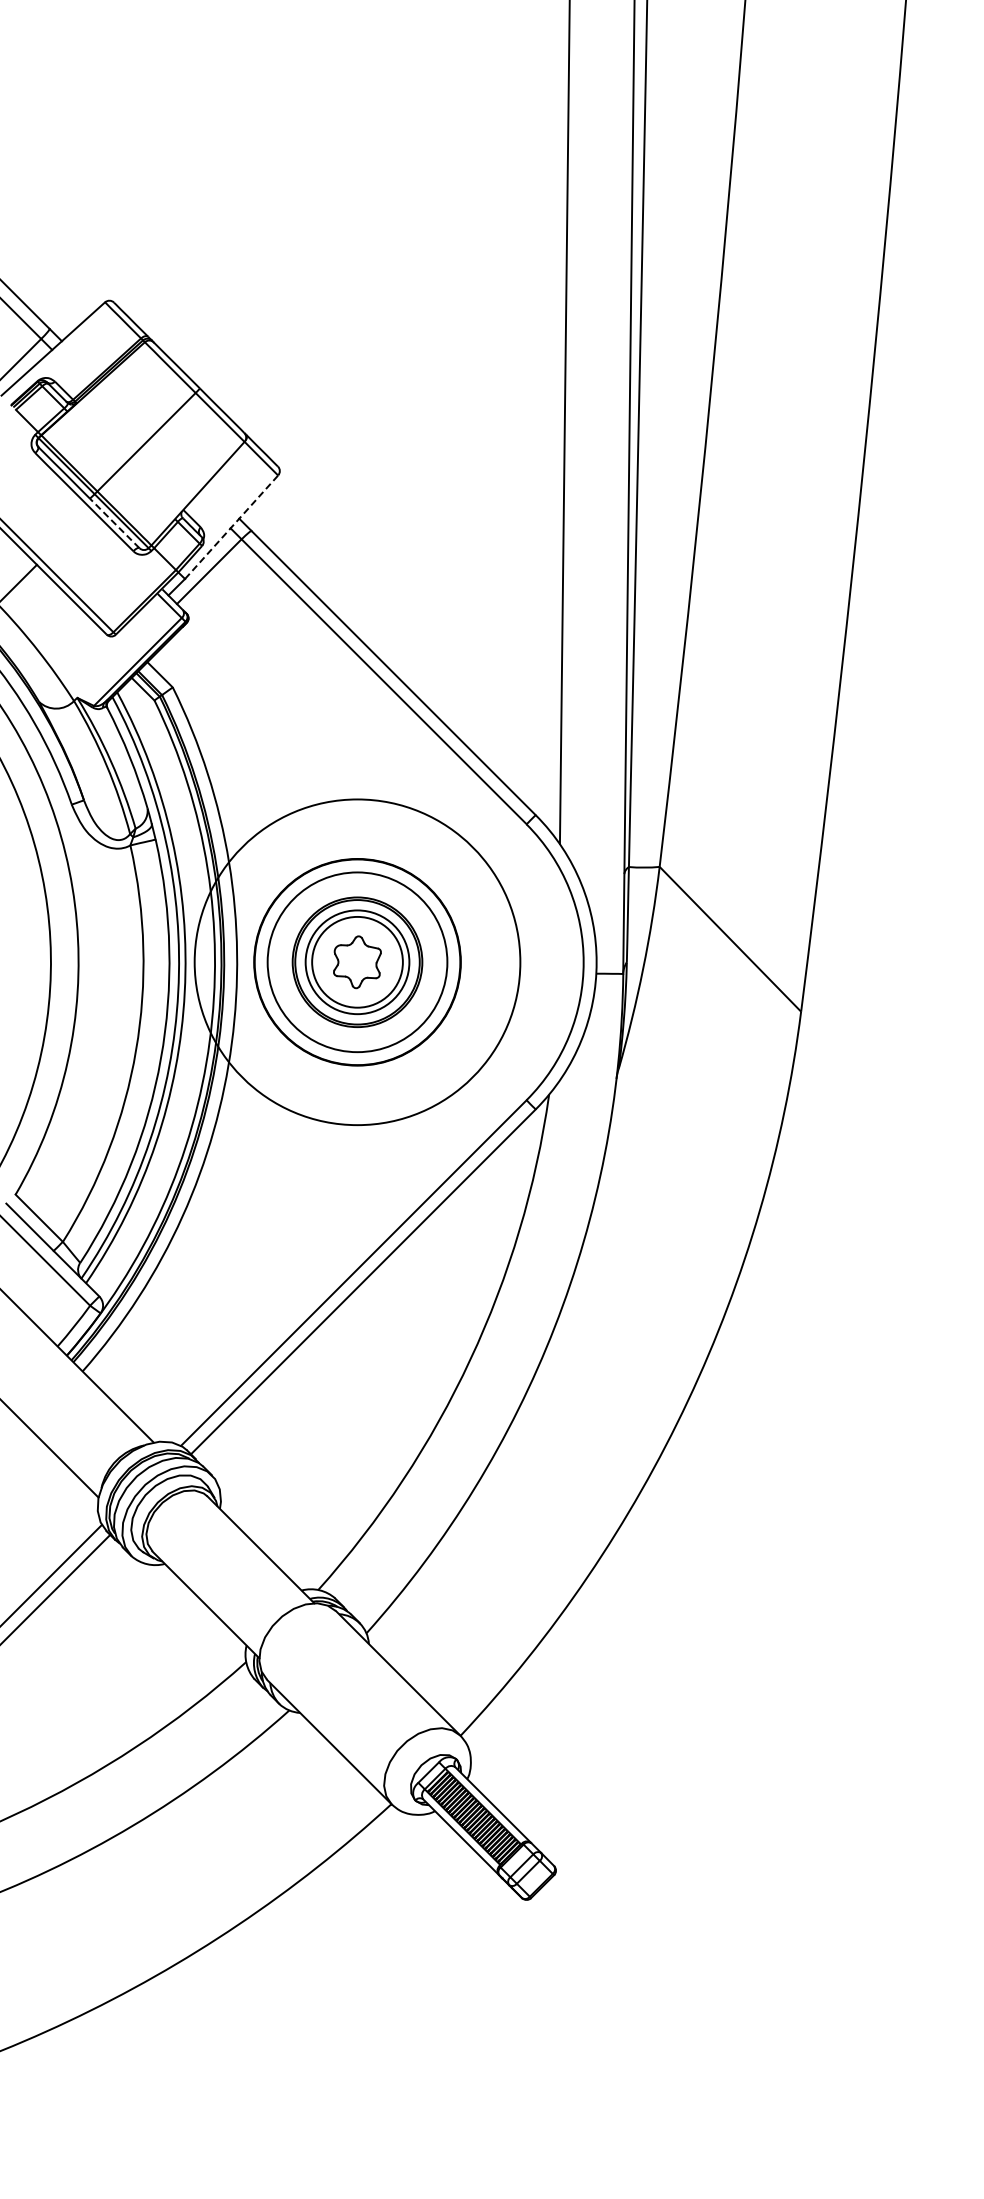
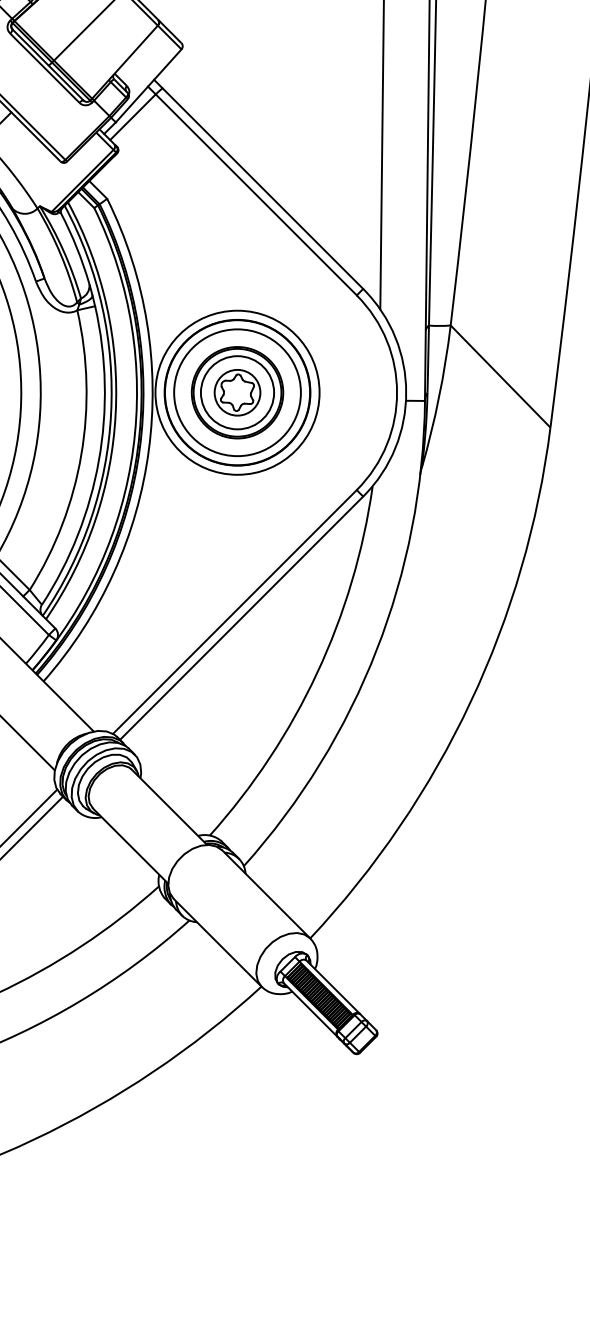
line: (114, 523) -> (66, 83), dashed -> solid
line: (231, 527) -> (148, 86), dashed -> solid
circle: (357, 961) -> (237, 392), size x0.71
circle: (357, 961) -> (237, 392), size x0.71

